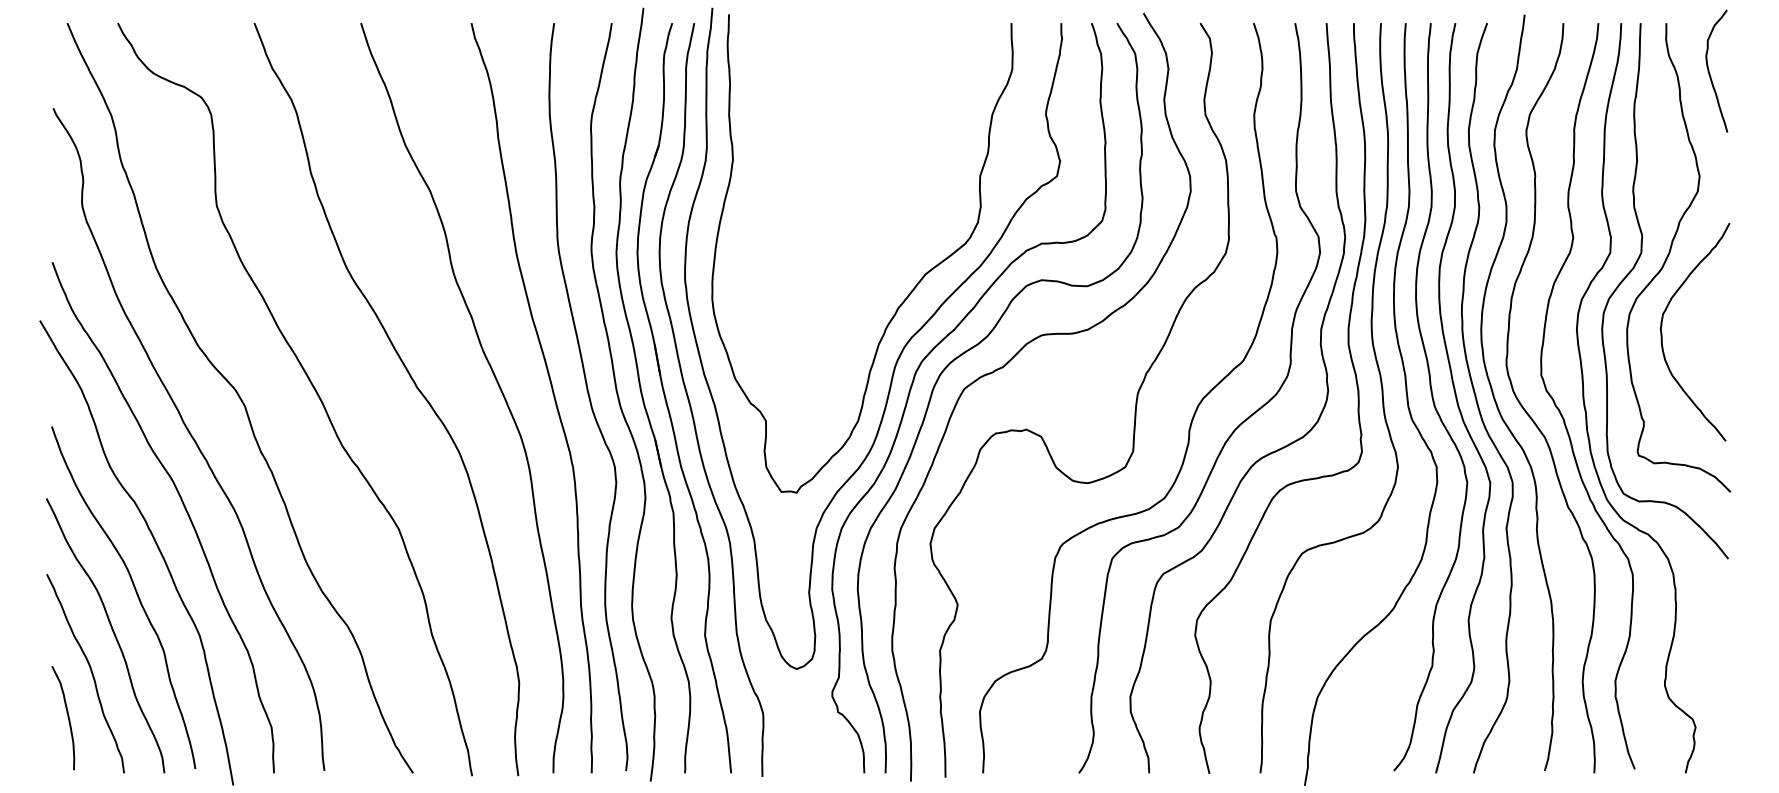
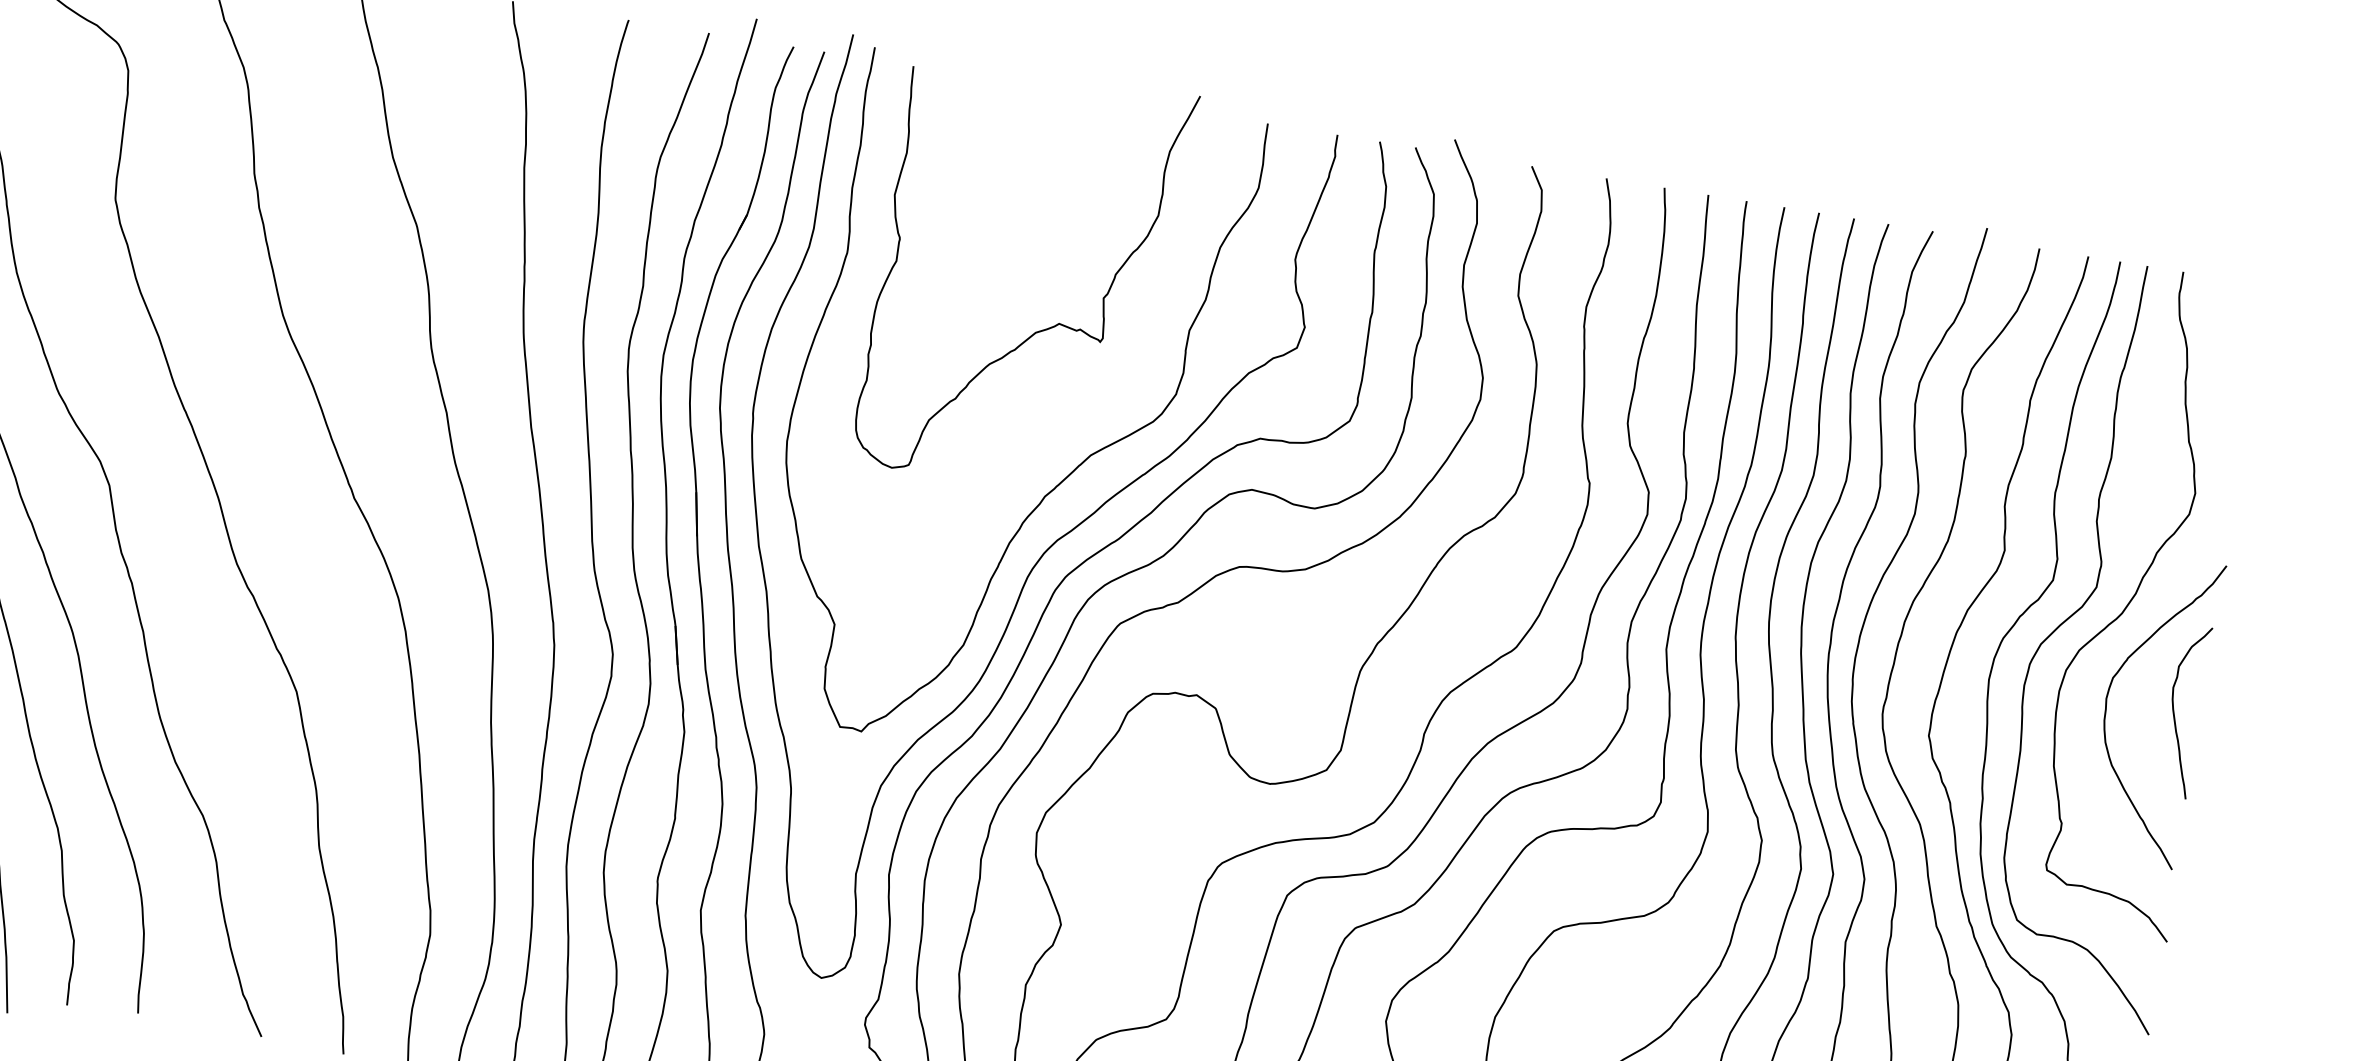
curve: (1710, 73) -> (2175, 712), moved
curve: (876, 192) -> (1040, 329), added

